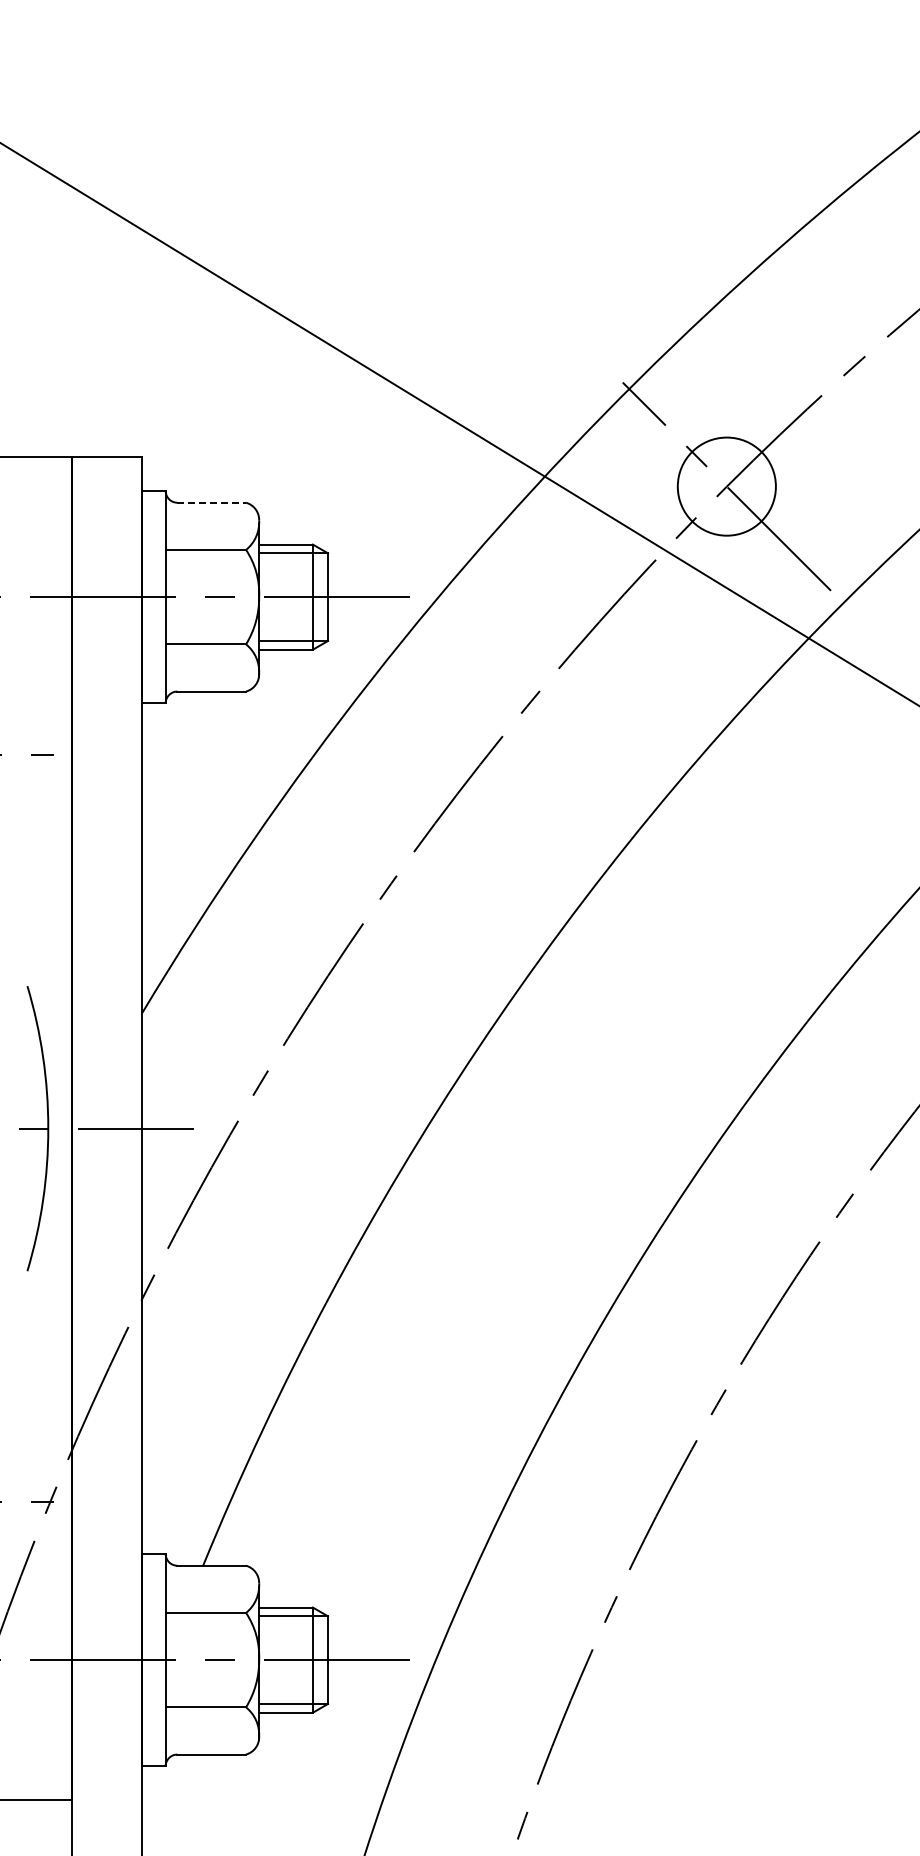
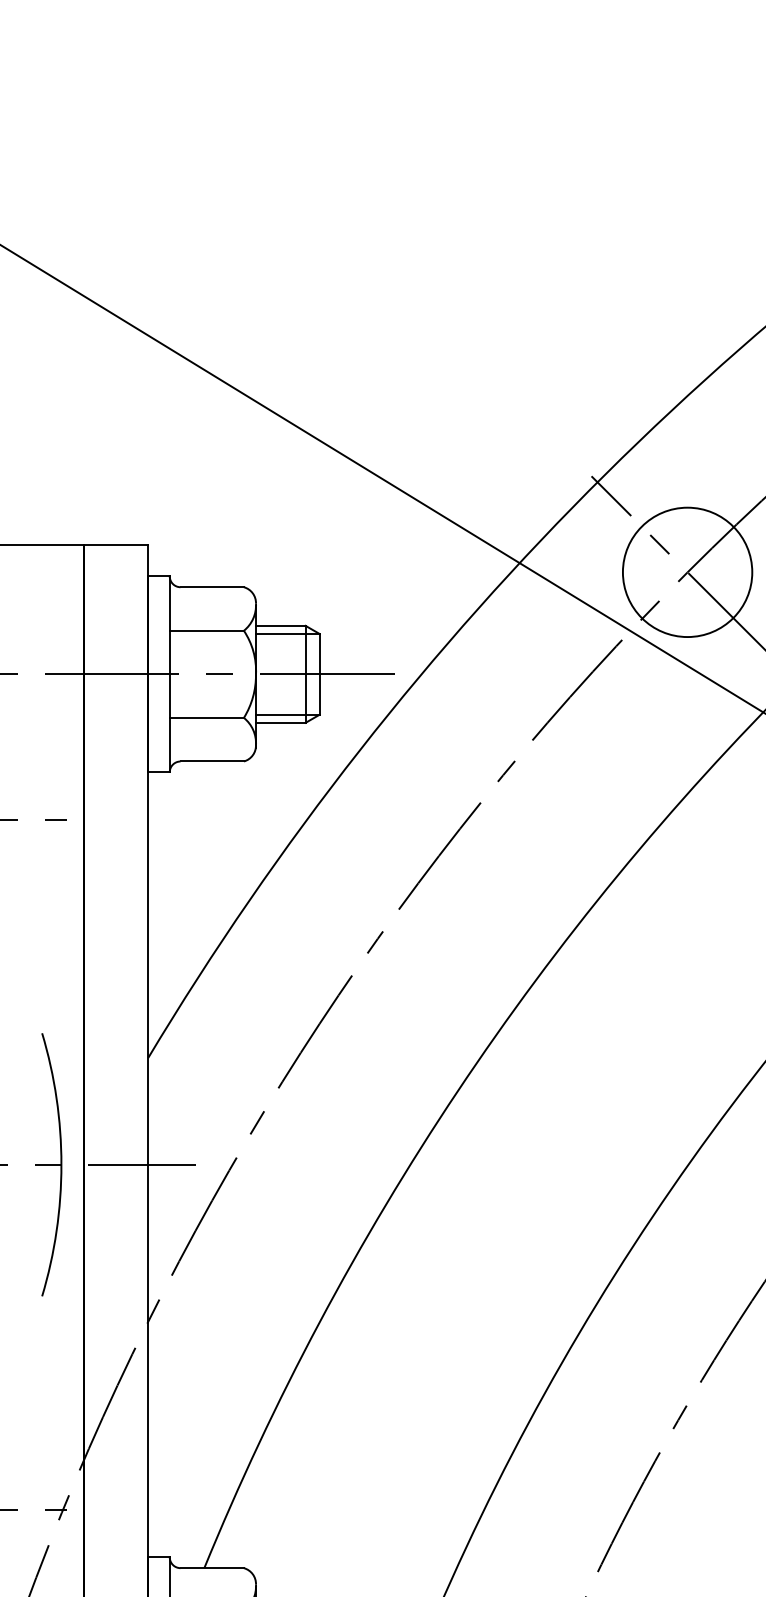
circle: (726, 486) -> (687, 572), size x1.43
line: (212, 502) -> (212, 587), dashed -> solid

